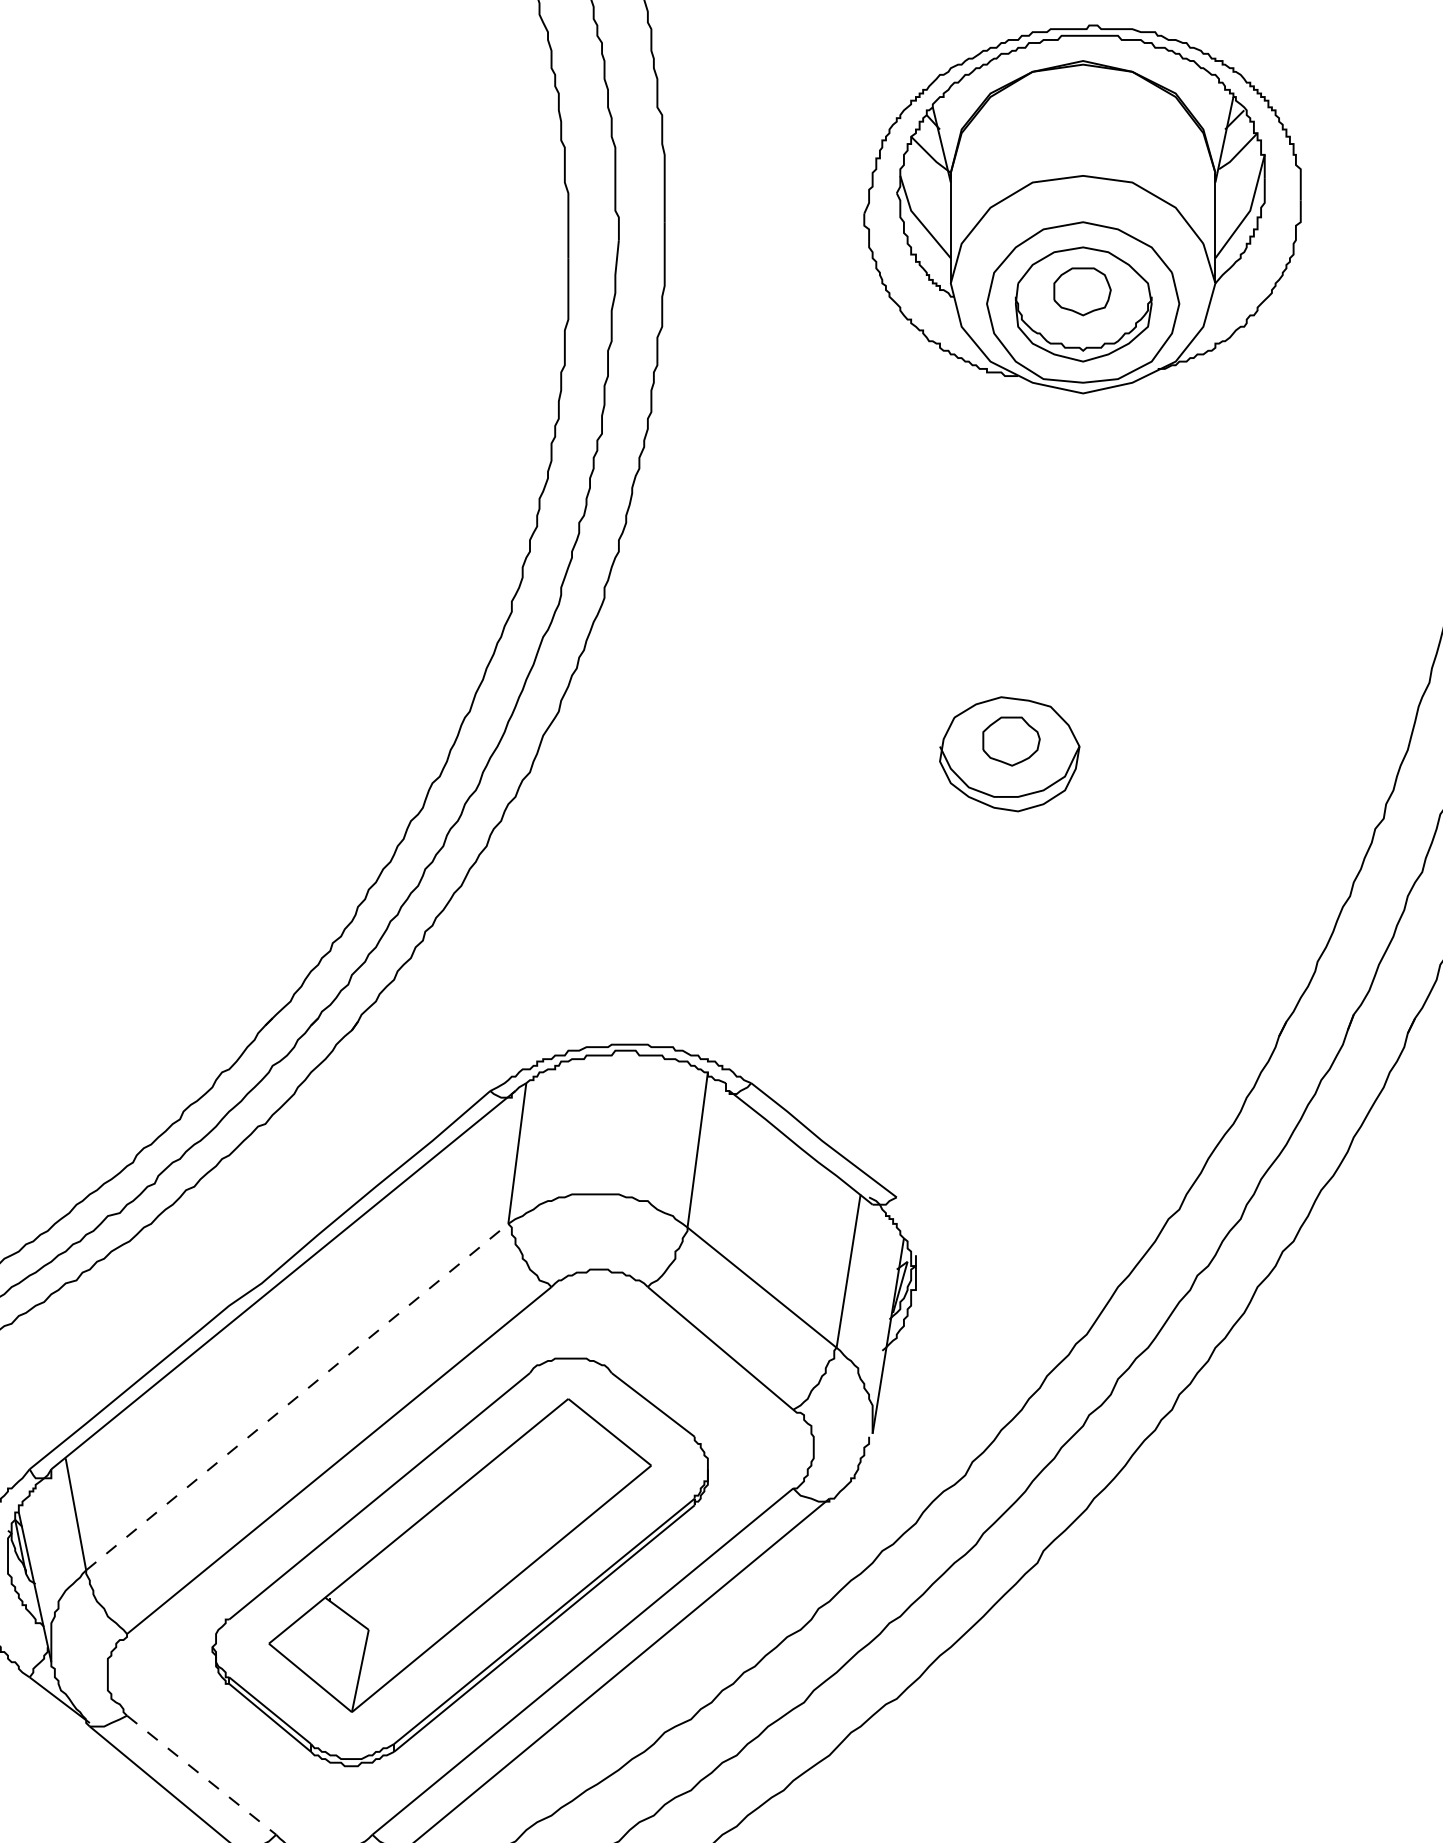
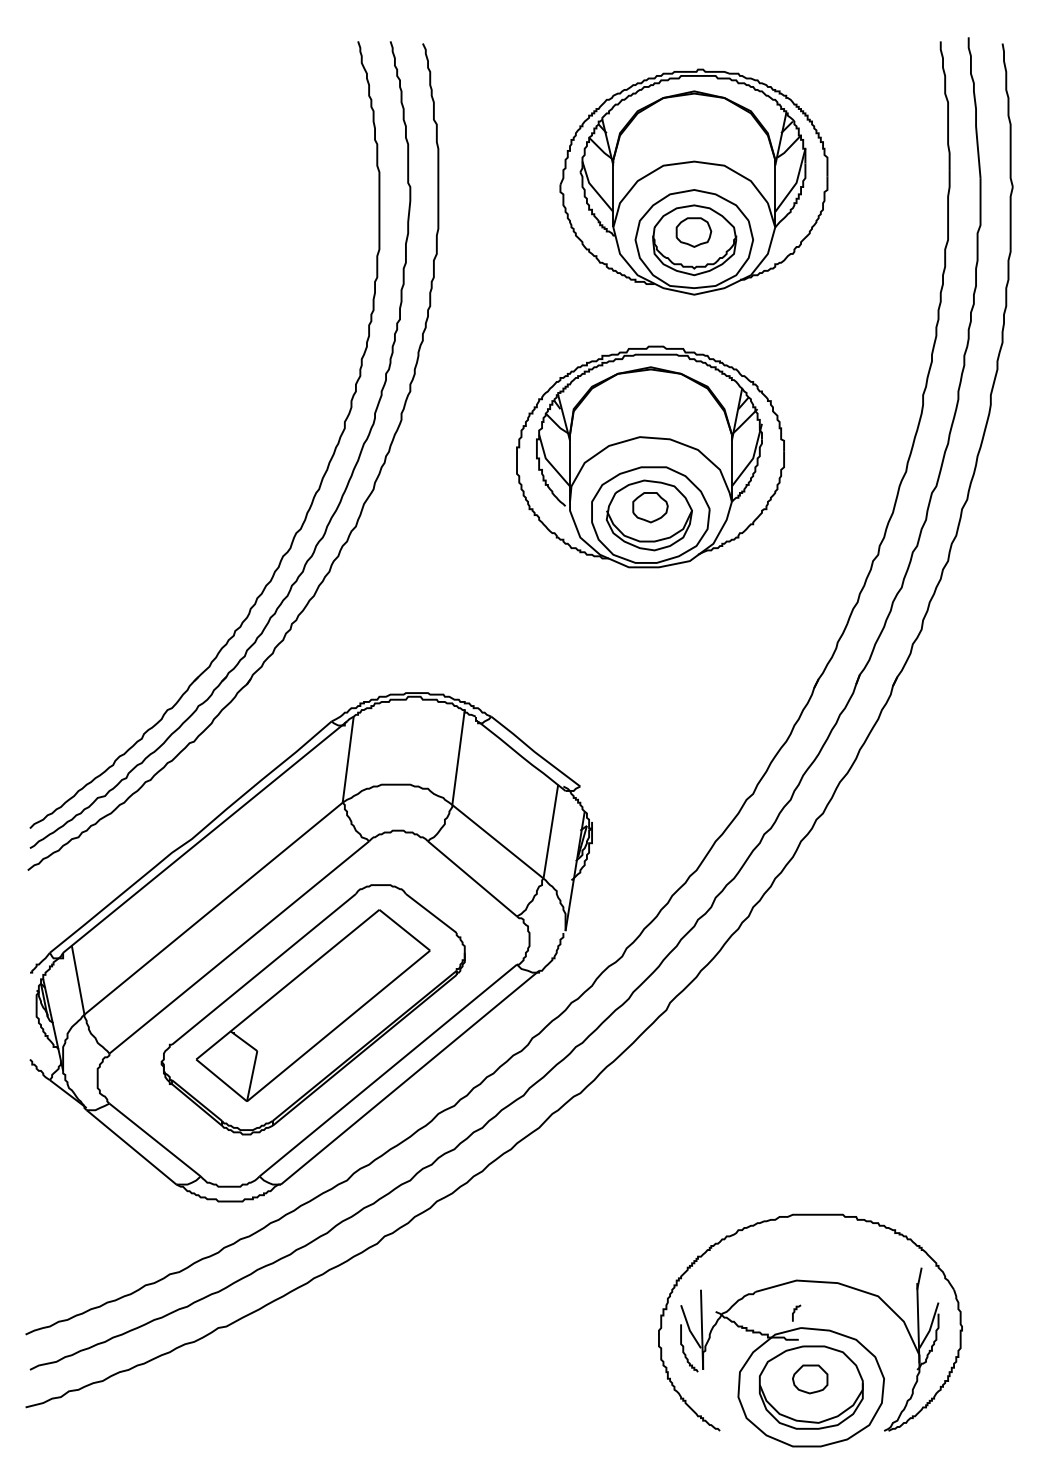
part: (1011, 657) -> (650, 456), added
line: (297, 1396) -> (213, 908), dashed -> solid
line: (202, 1776) -> (155, 1140), dashed -> solid

